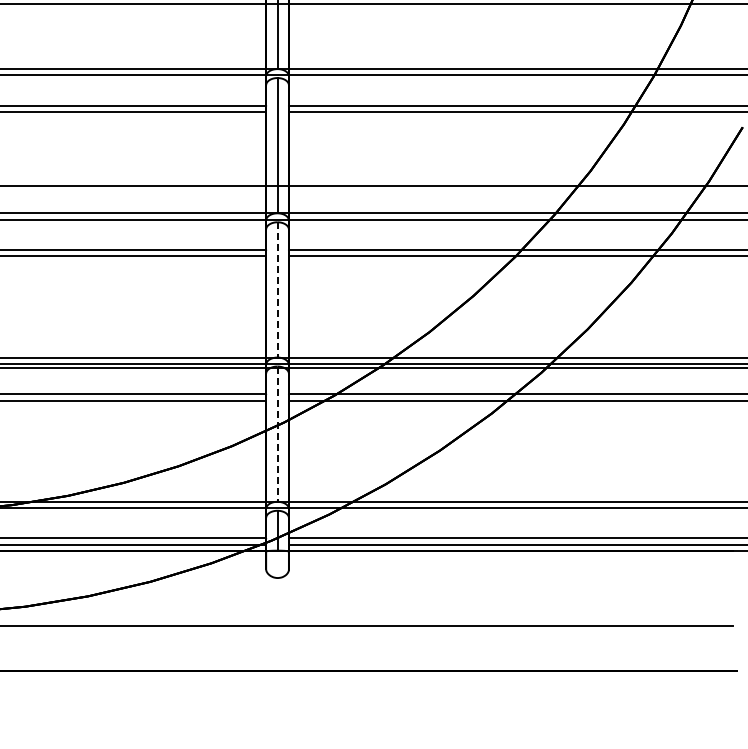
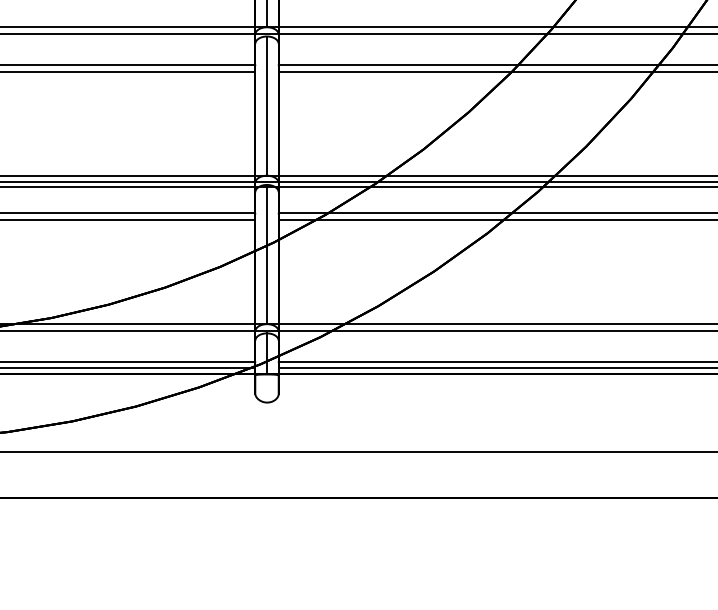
line: (277, 289) -> (266, 105), dashed -> solid
line: (277, 434) -> (266, 254), dashed -> solid

